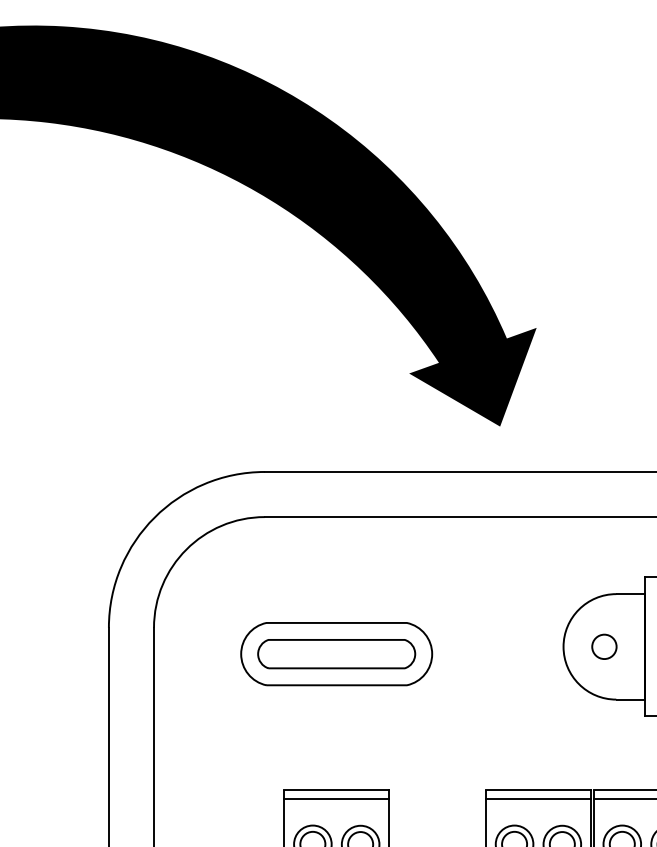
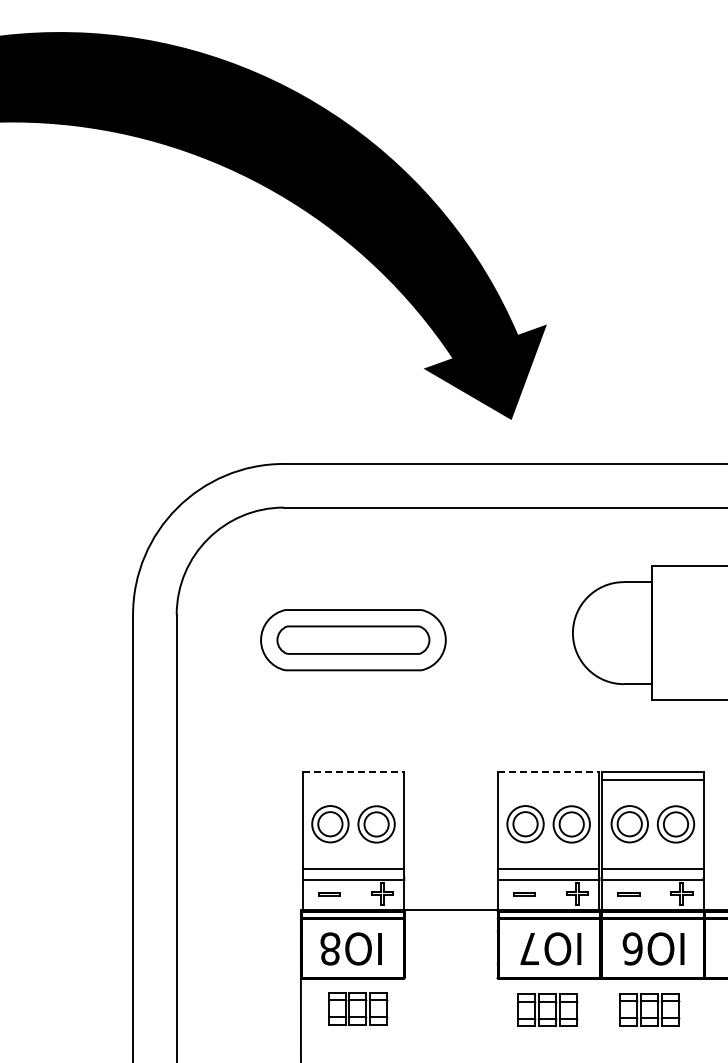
circle: (604, 646) -> (612, 632), removed
line: (336, 789) -> (353, 771), solid -> dashed
line: (538, 789) -> (548, 771), solid -> dashed
line: (336, 798) -> (353, 779), removed
line: (538, 798) -> (548, 779), removed

